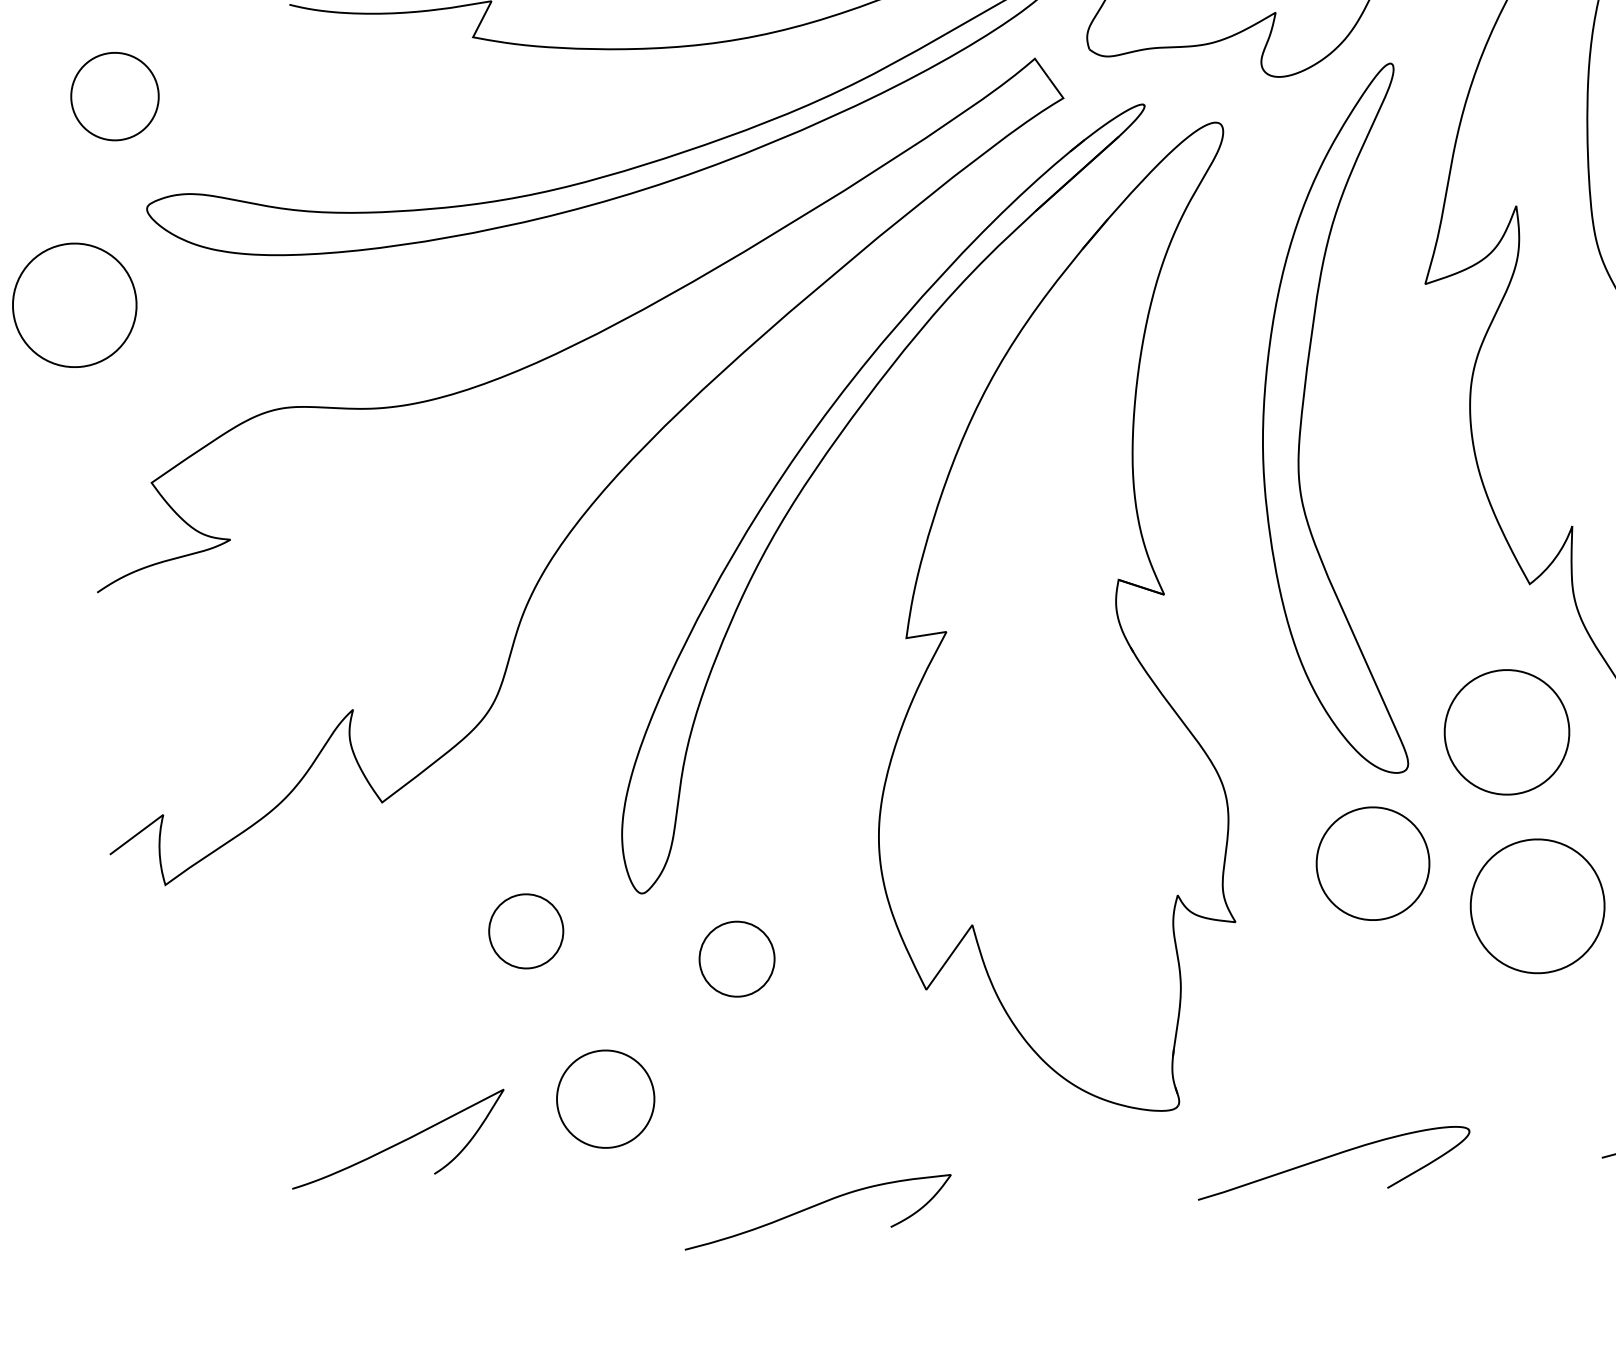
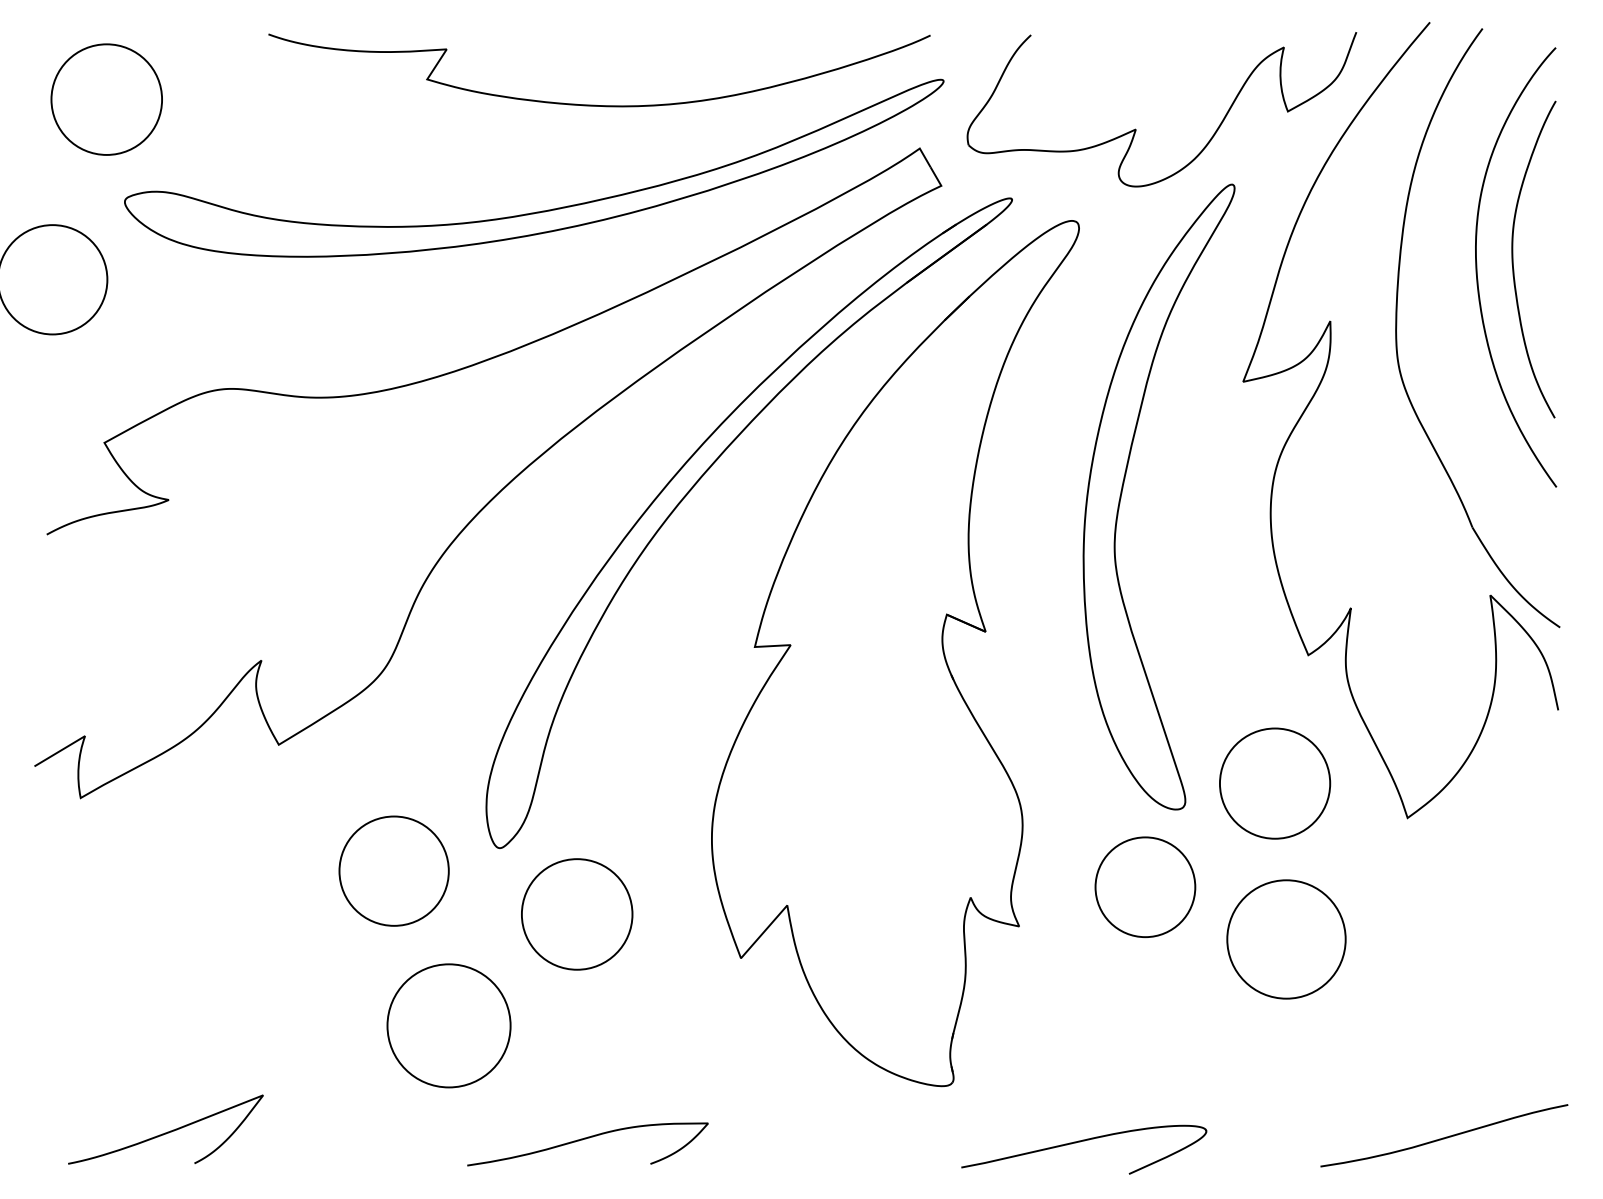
circle: (114, 96) -> (106, 99), size x1.43
circle: (525, 930) -> (393, 870), size x1.67
circle: (736, 959) -> (576, 914), size x1.67
circle: (605, 1098) -> (448, 1025), size x1.43
curve: (400, 1141) -> (167, 1131), moved
curve: (816, 1206) -> (586, 1139), moved

